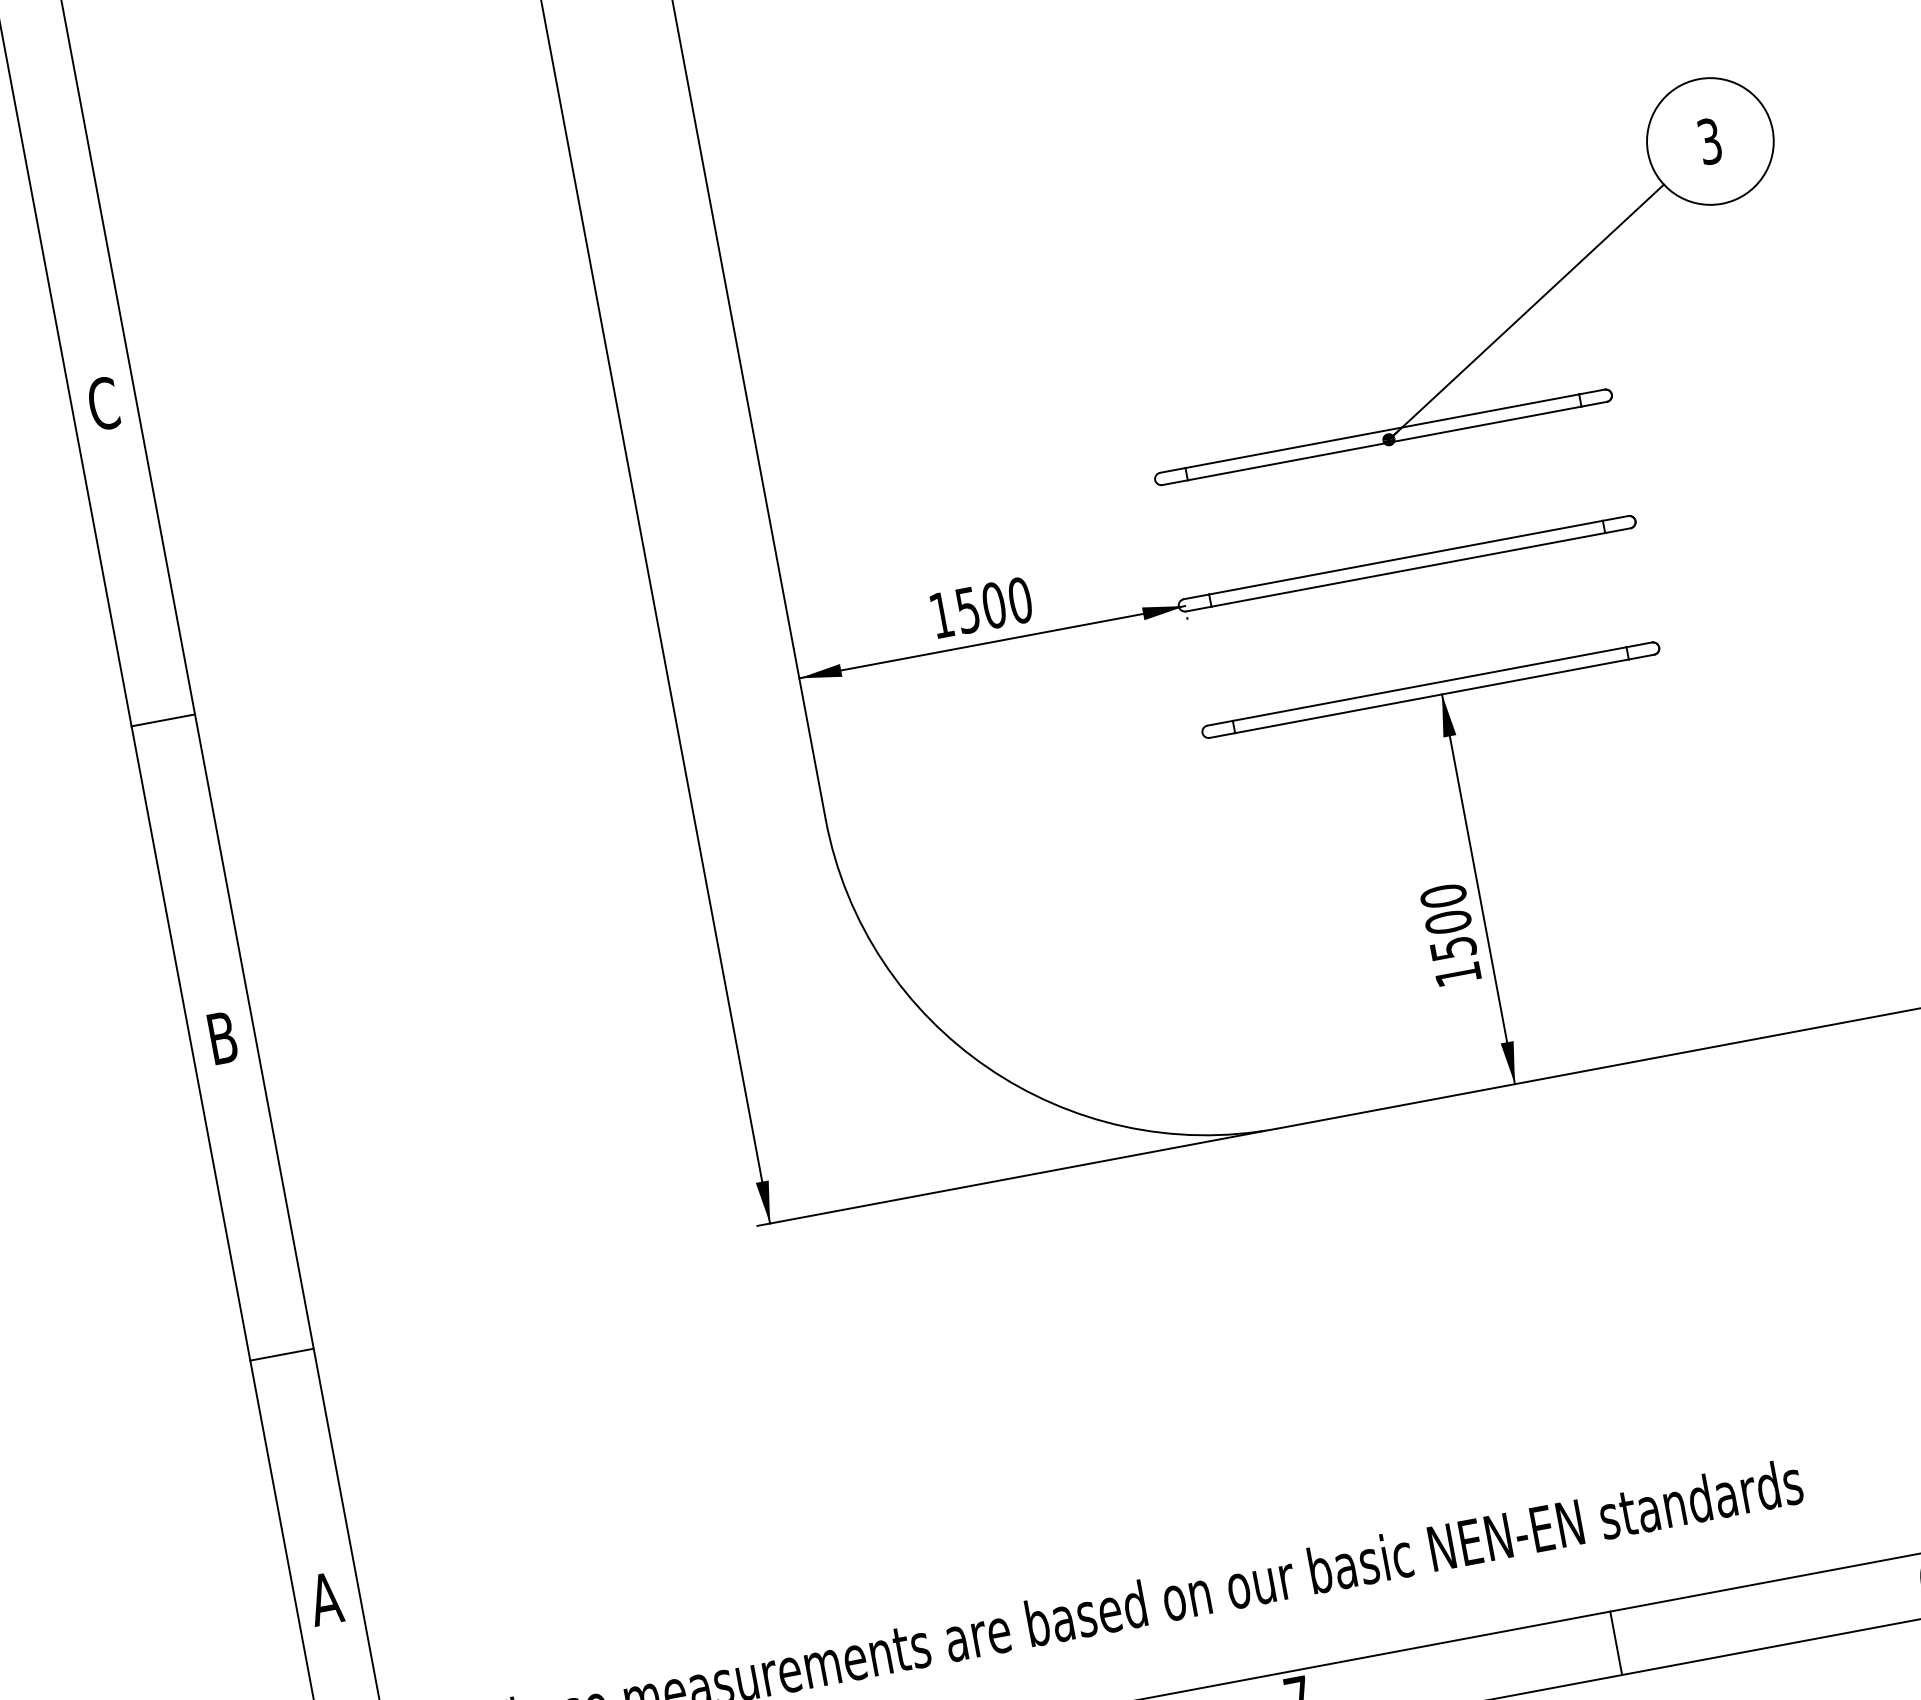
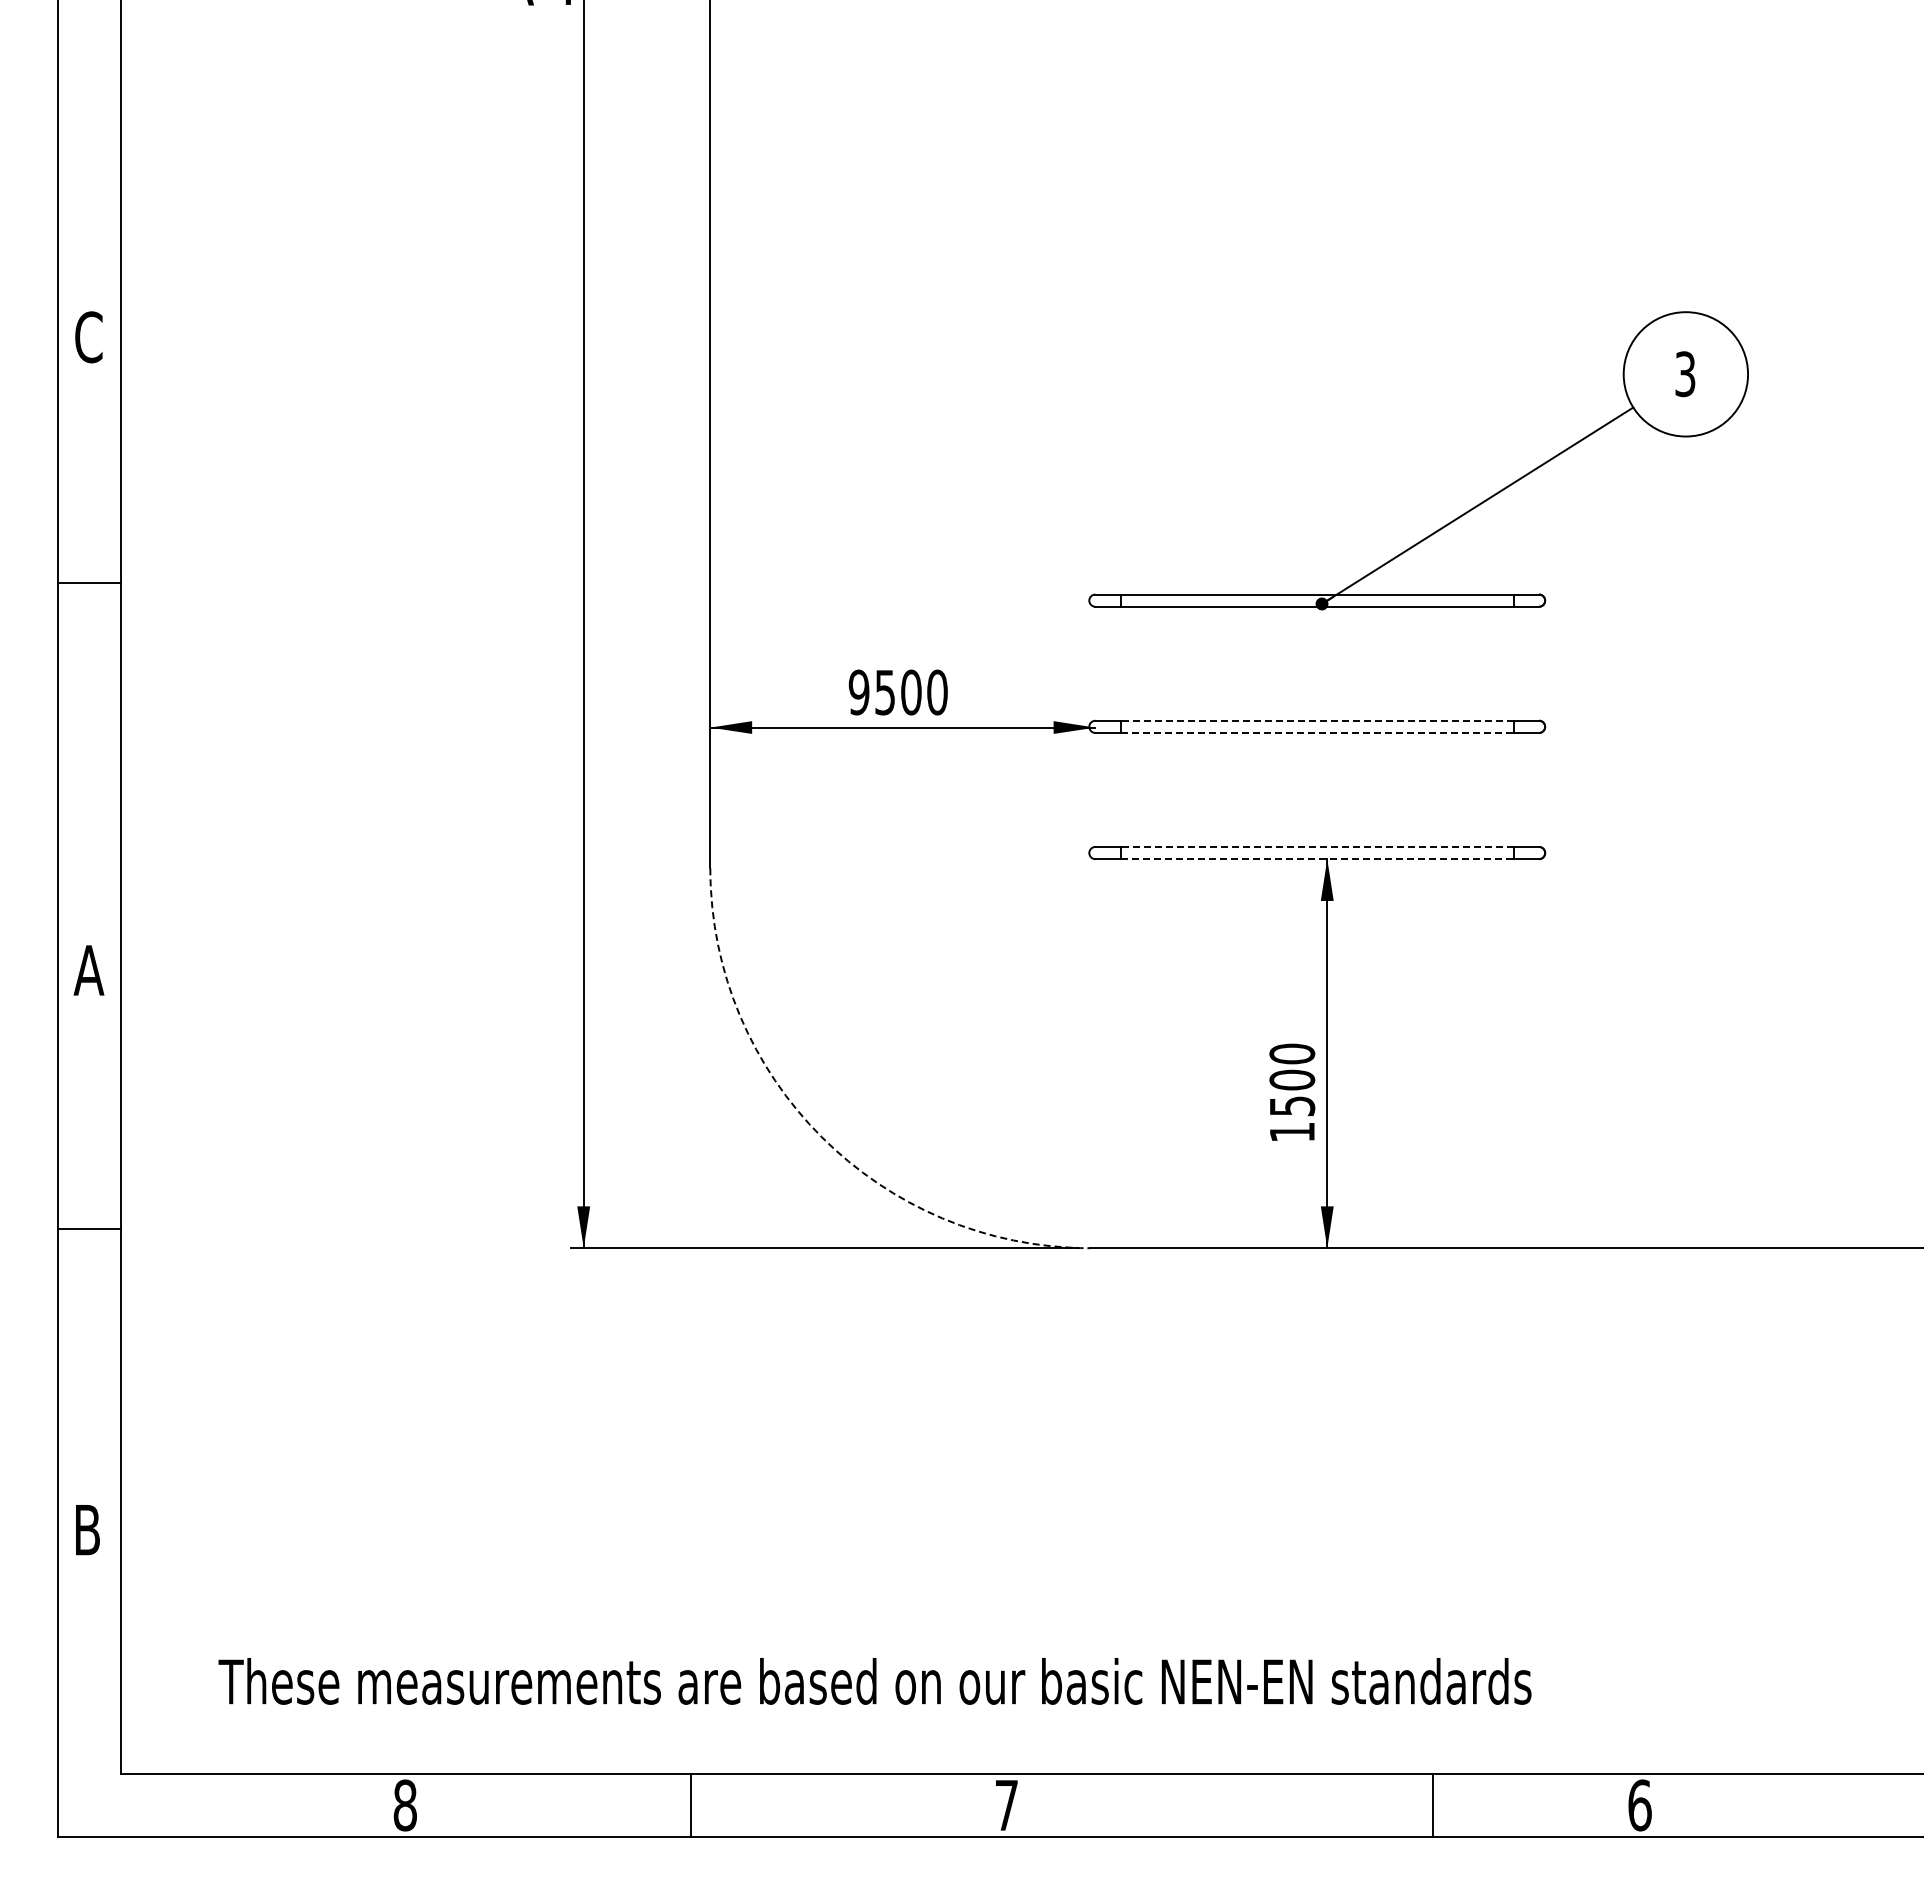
line: (1405, 557) -> (1316, 720), solid -> dashed
line: (1408, 569) -> (1317, 732), solid -> dashed
text: (941, 615) -> (858, 692), 1500 -> 9500
line: (1428, 683) -> (1316, 846), solid -> dashed
line: (1432, 696) -> (1317, 859), solid -> dashed
line: (163, 720) -> (89, 583), moved
text: (221, 1038) -> (88, 970), B -> A
arc: (987, 1067) -> (821, 1136), solid -> dashed
line: (282, 1354) -> (89, 1228), moved
text: (325, 1599) -> (87, 1530), A -> B
line: (1615, 1643) -> (1432, 1805), moved

